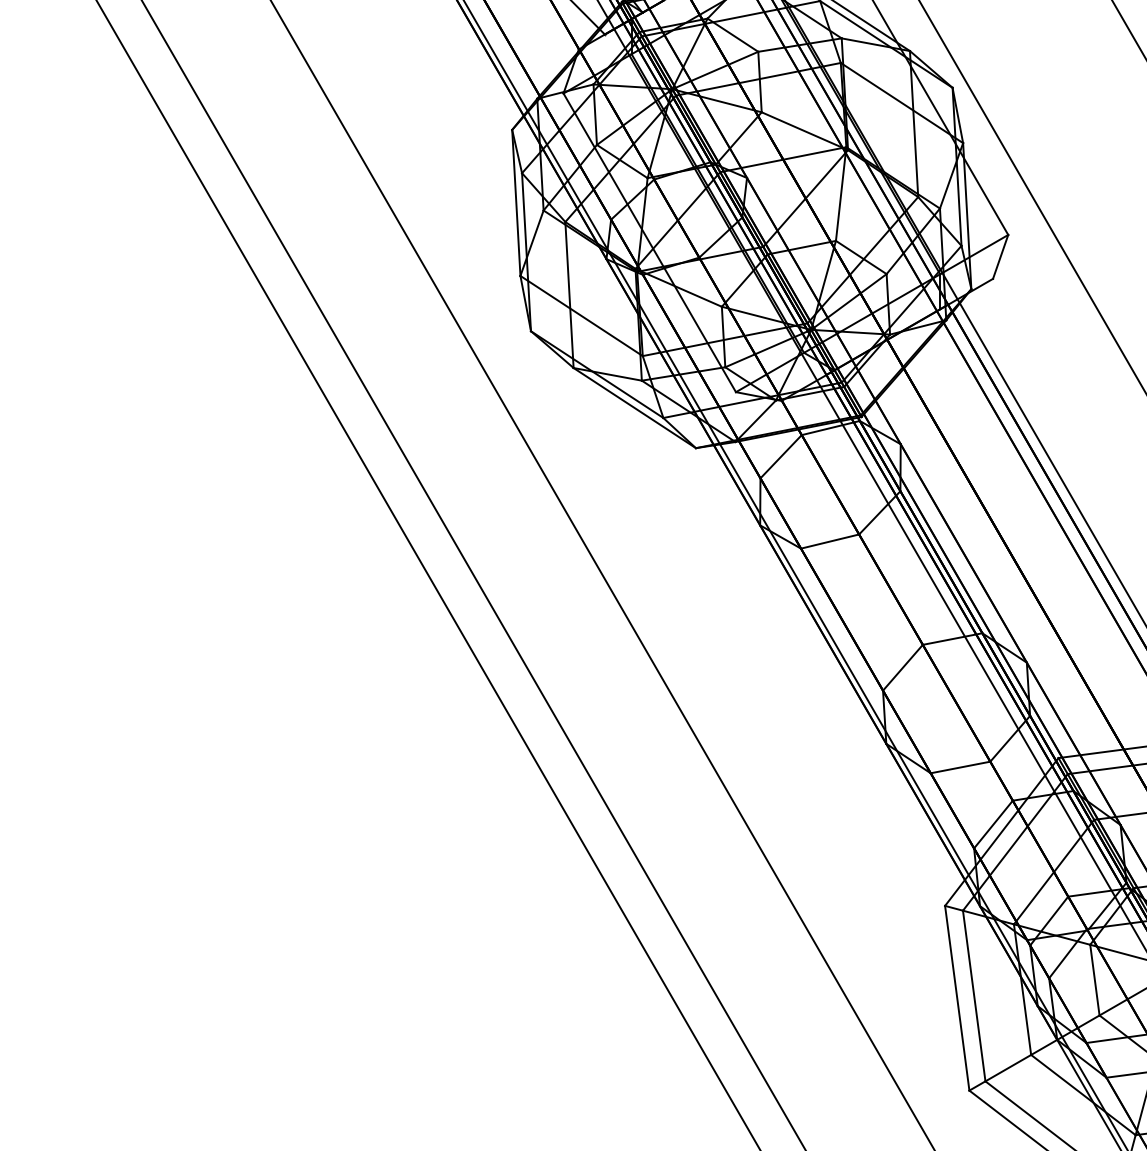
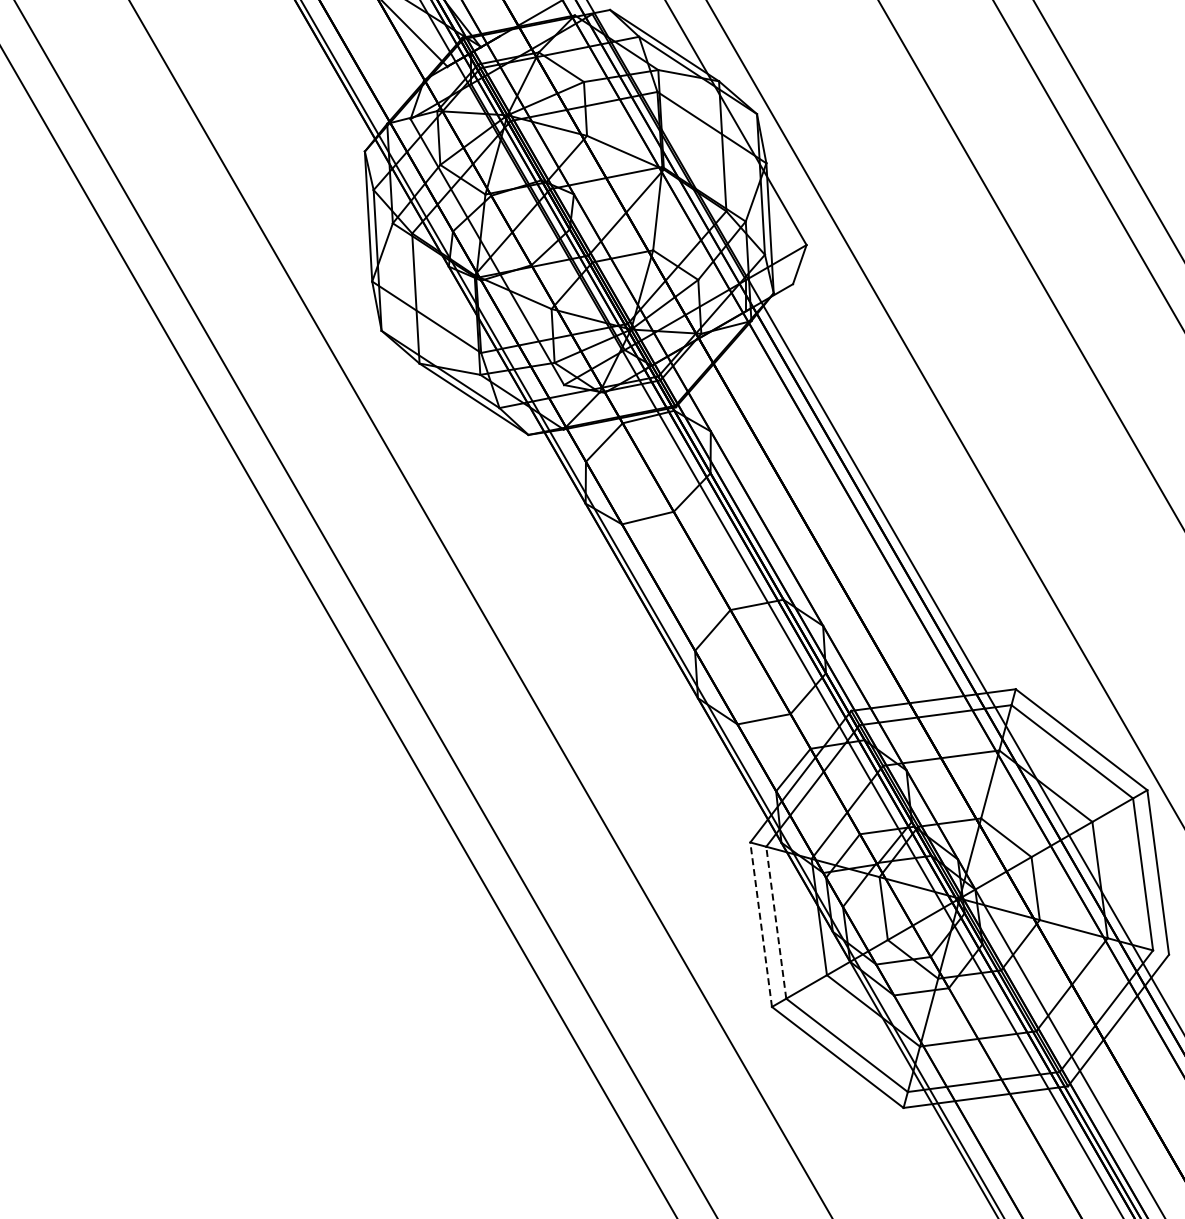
line: (974, 995) -> (776, 922), solid -> dashed
line: (957, 998) -> (761, 924), solid -> dashed

